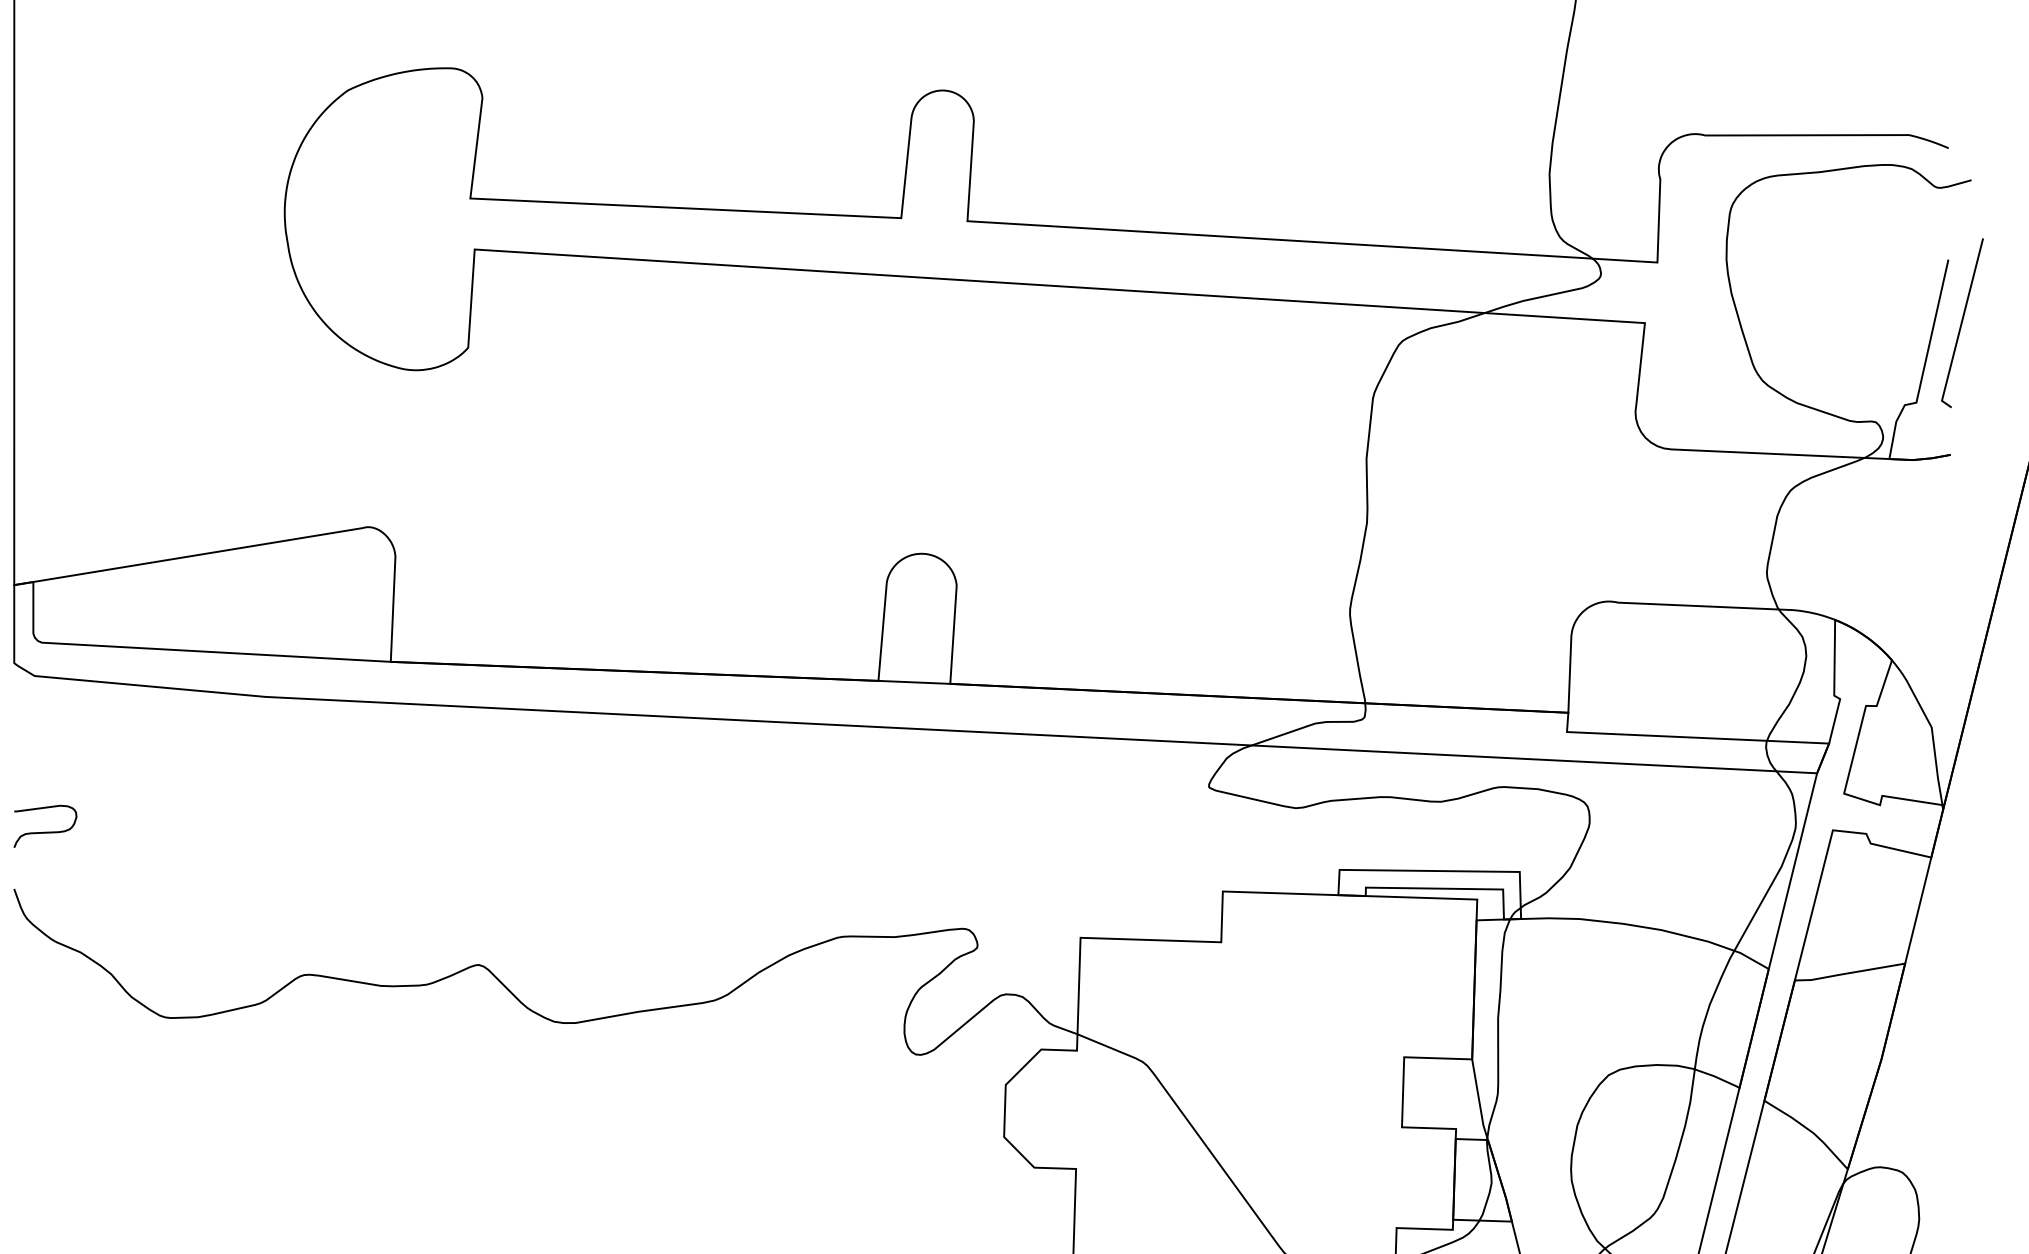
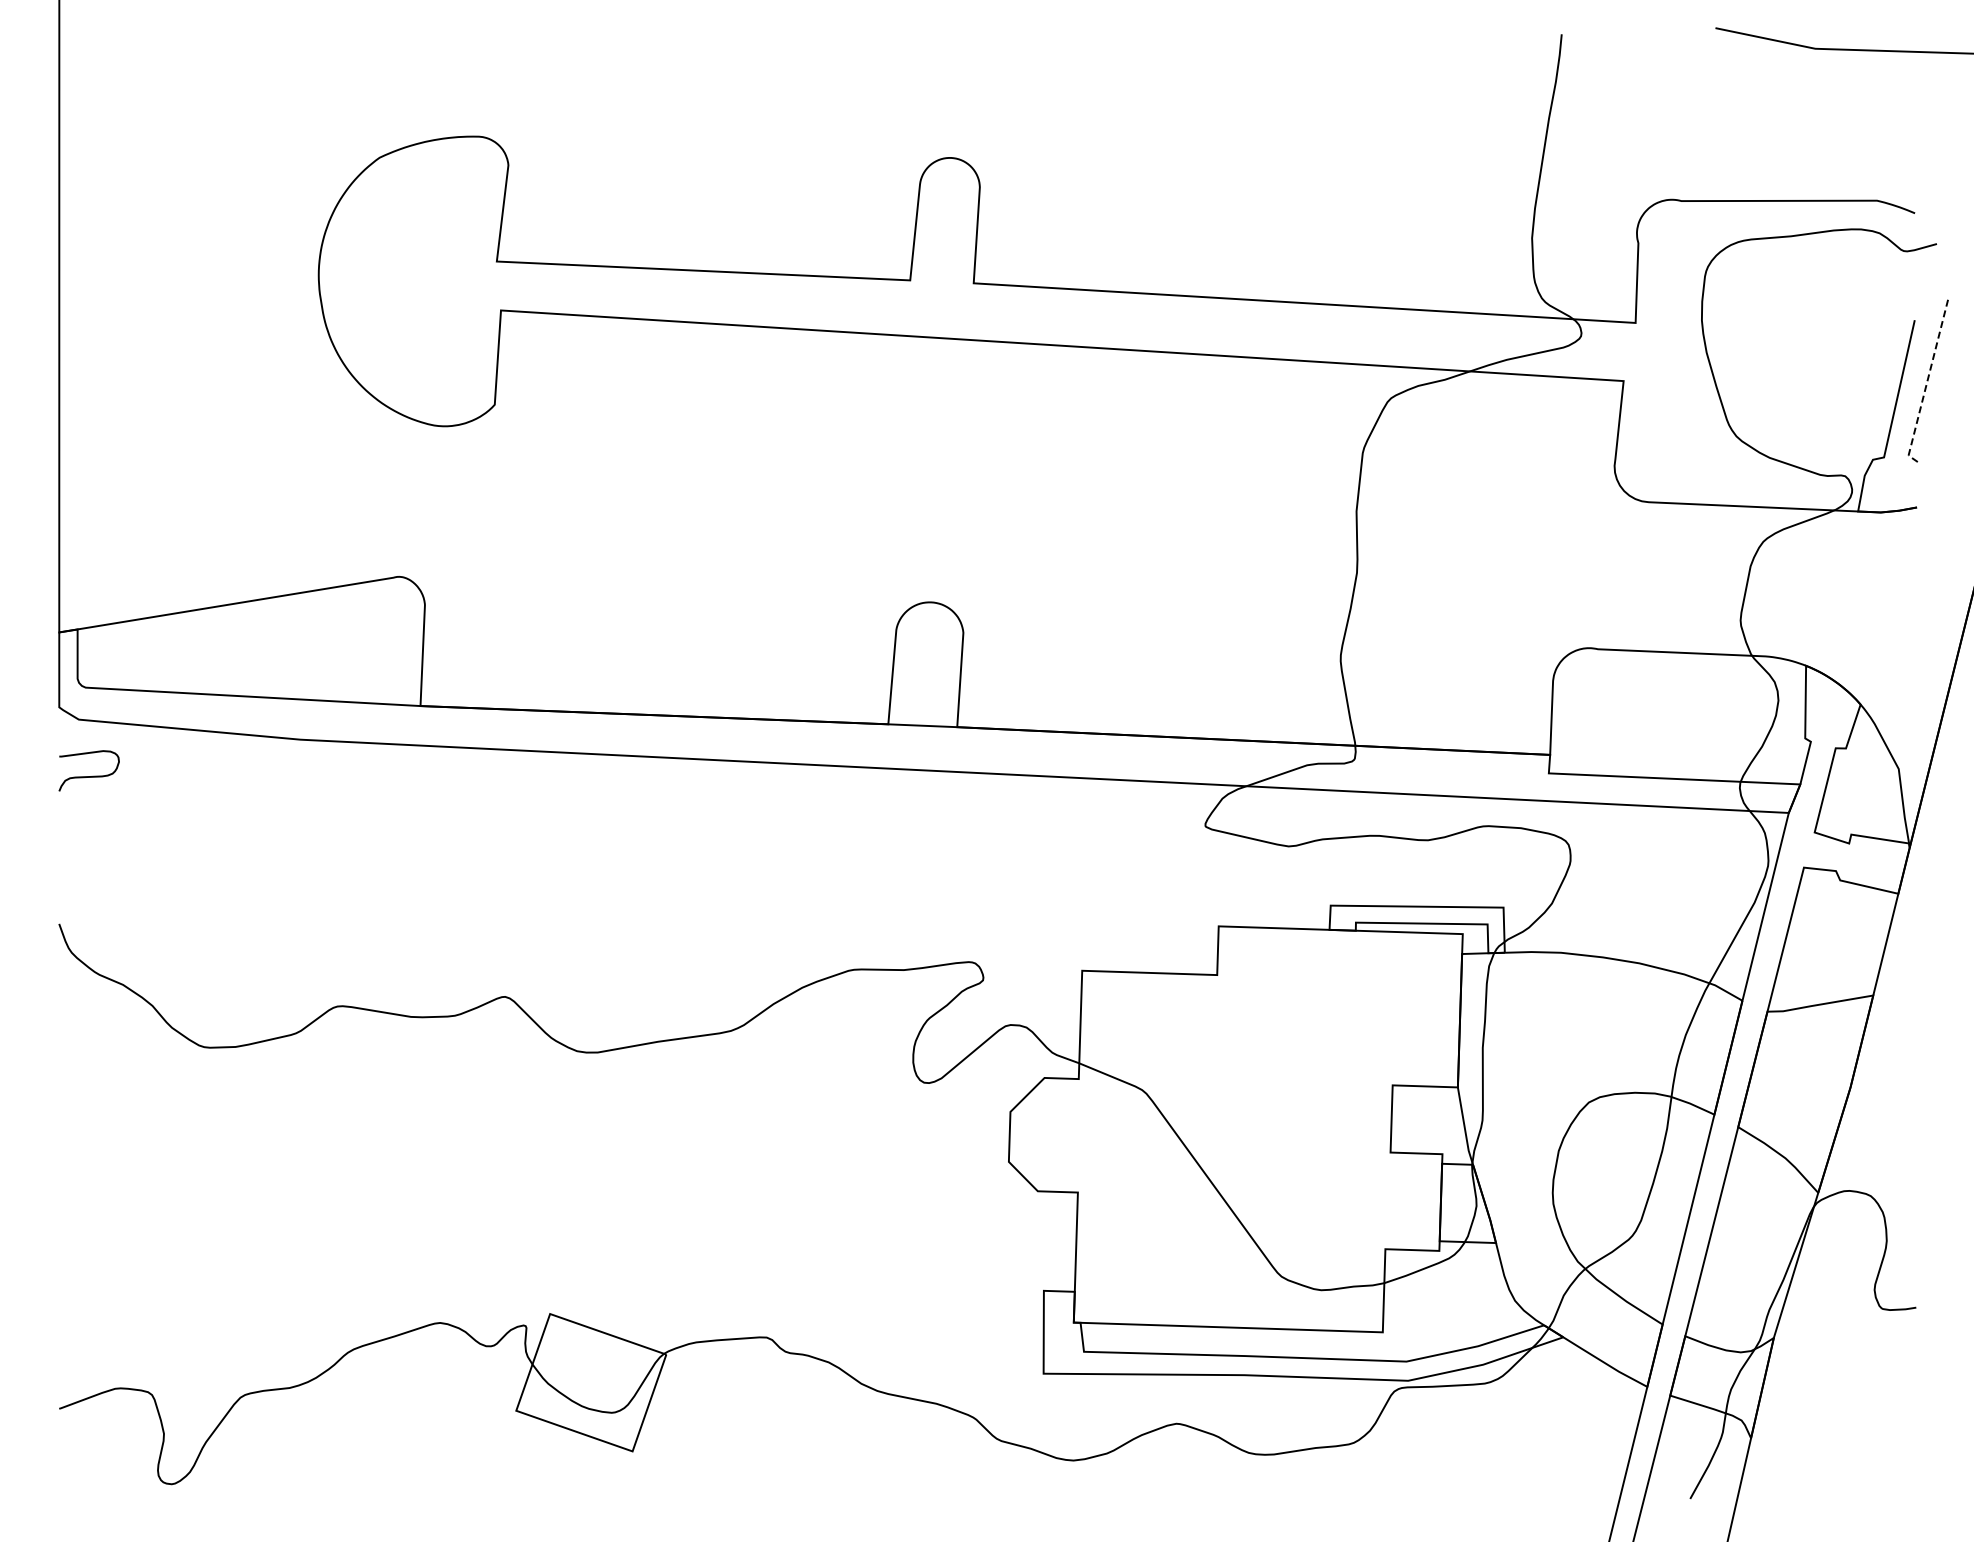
line: (1960, 326) -> (1926, 384), solid -> dashed
curve: (44, 832) -> (88, 776), moved

